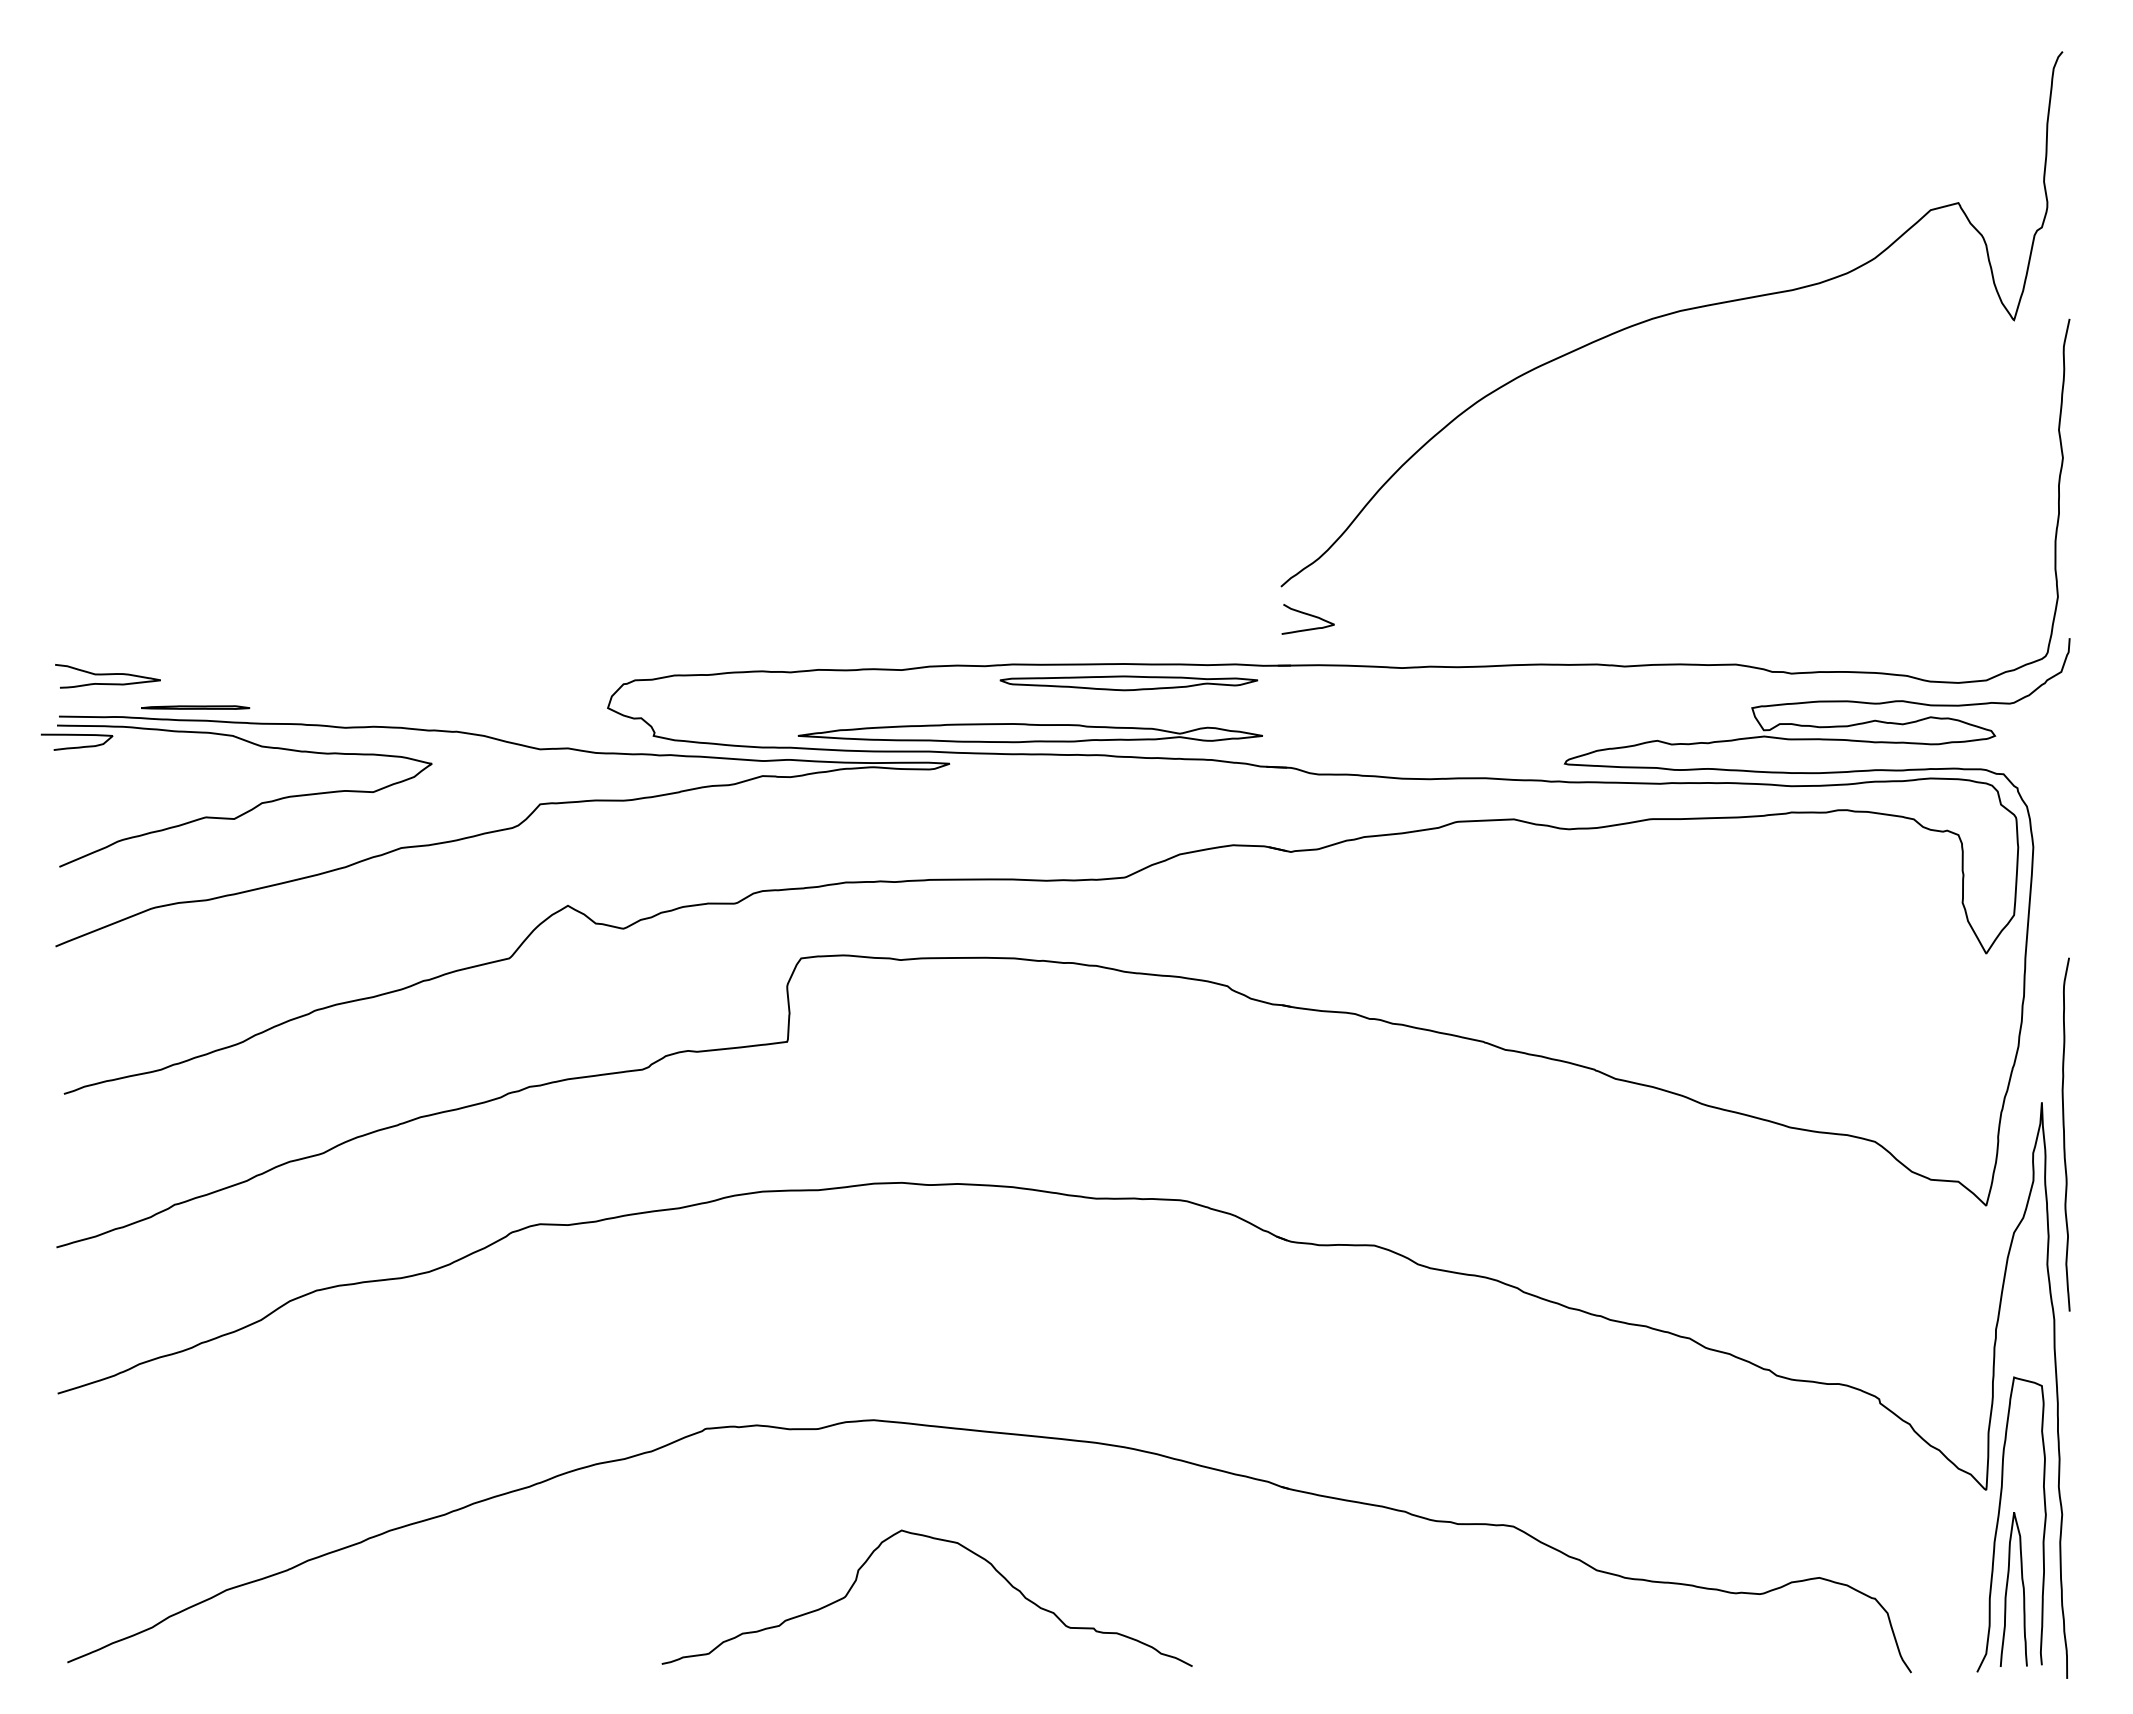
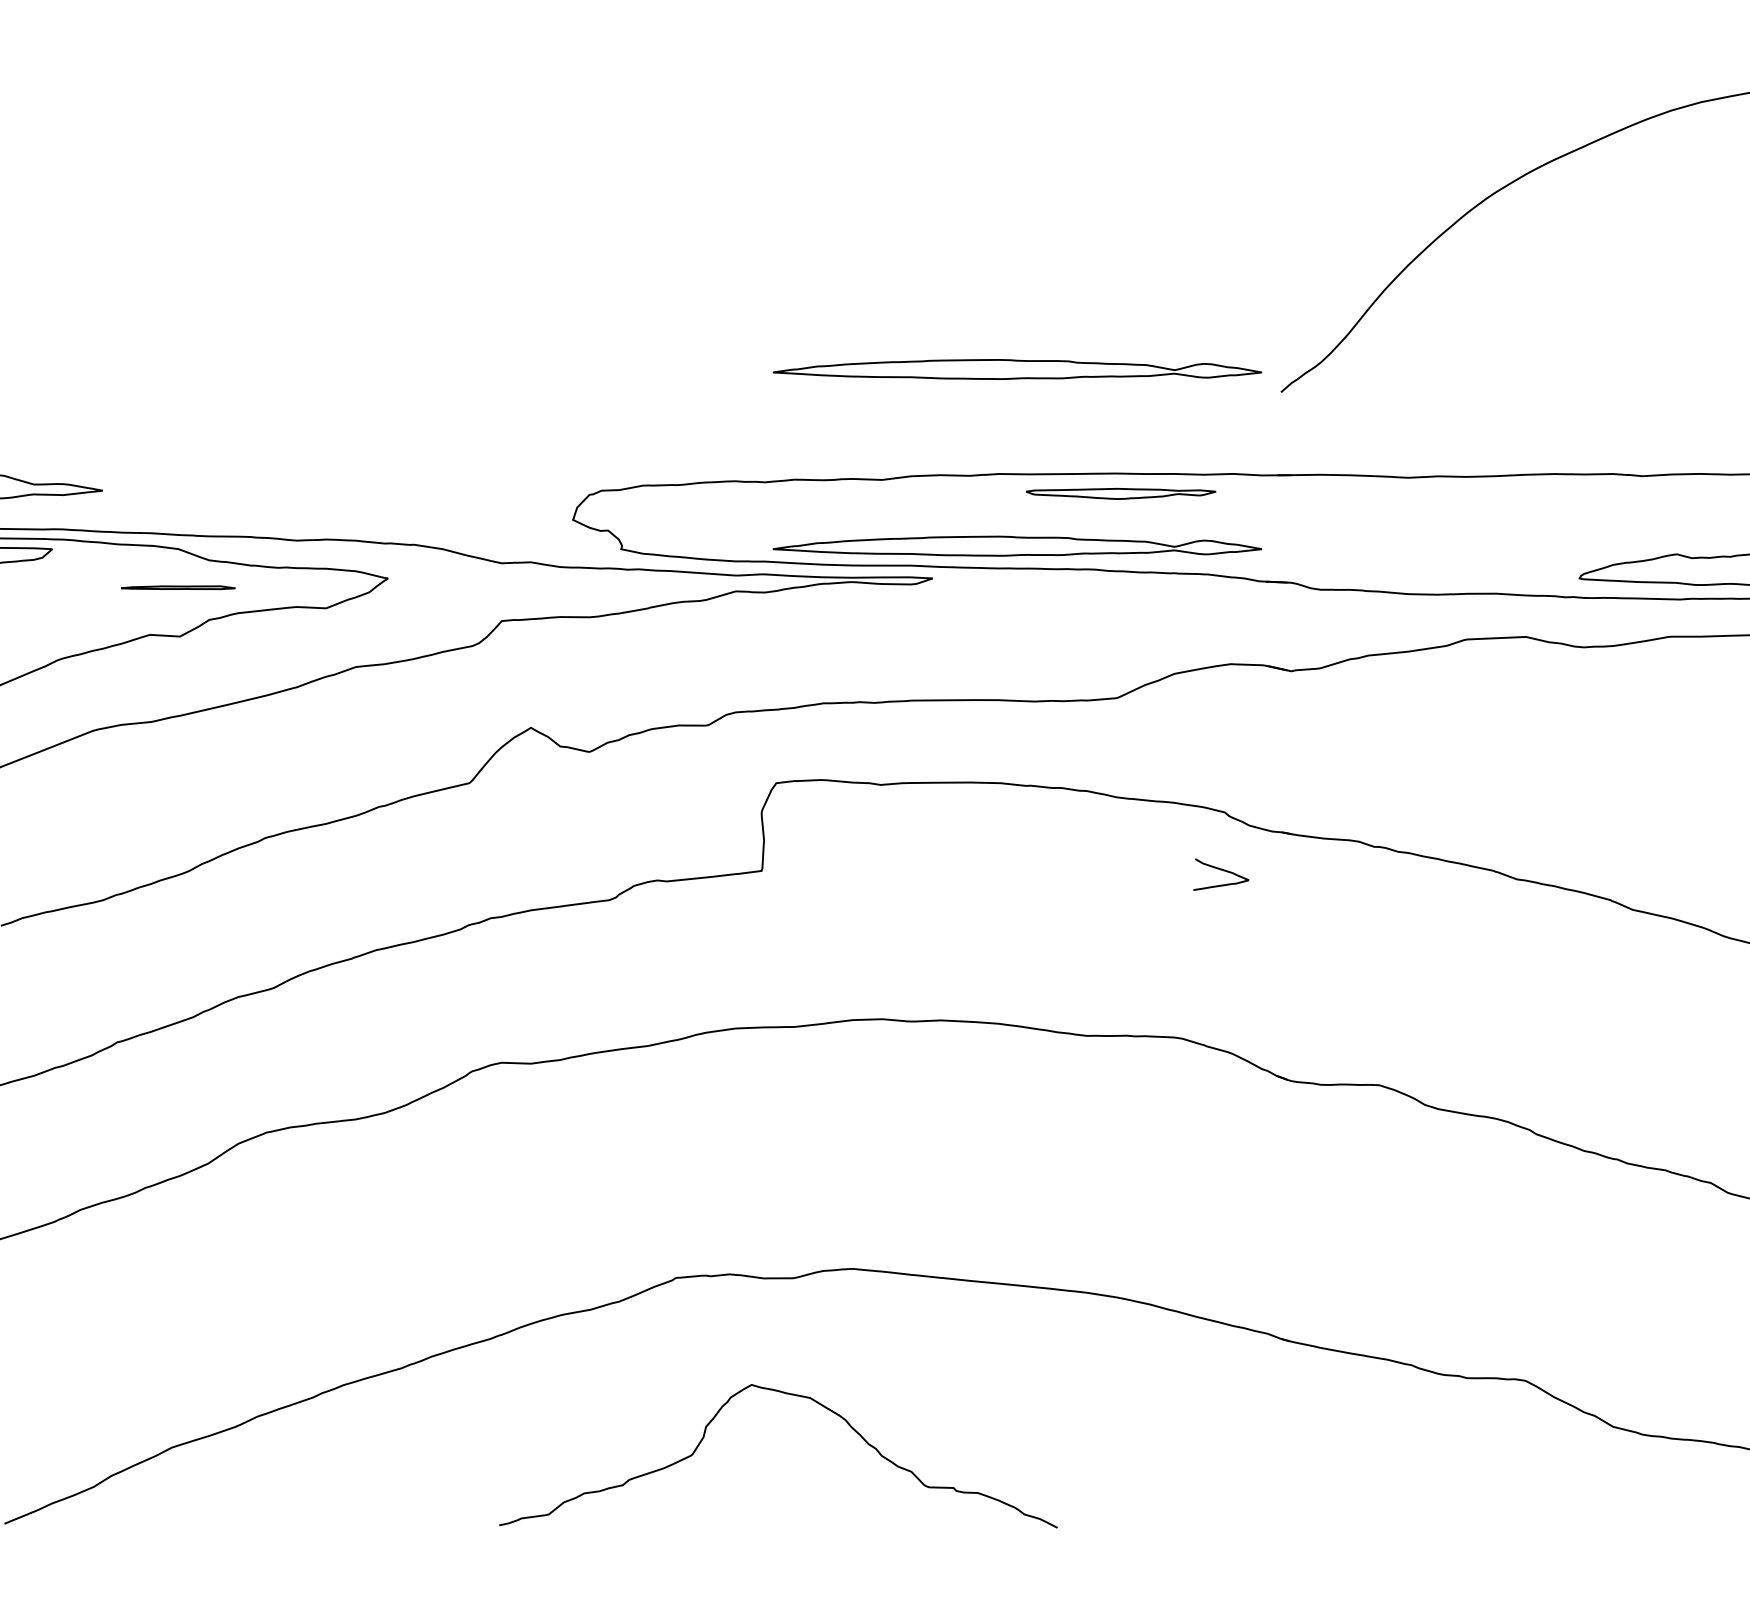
part: (1029, 565) -> (1016, 369), added
curve: (1307, 615) -> (1220, 870), moved
part: (1128, 683) -> (1120, 494), size x0.7
line: (195, 707) -> (178, 587), moved
curve: (938, 1540) -> (790, 1395), moved

